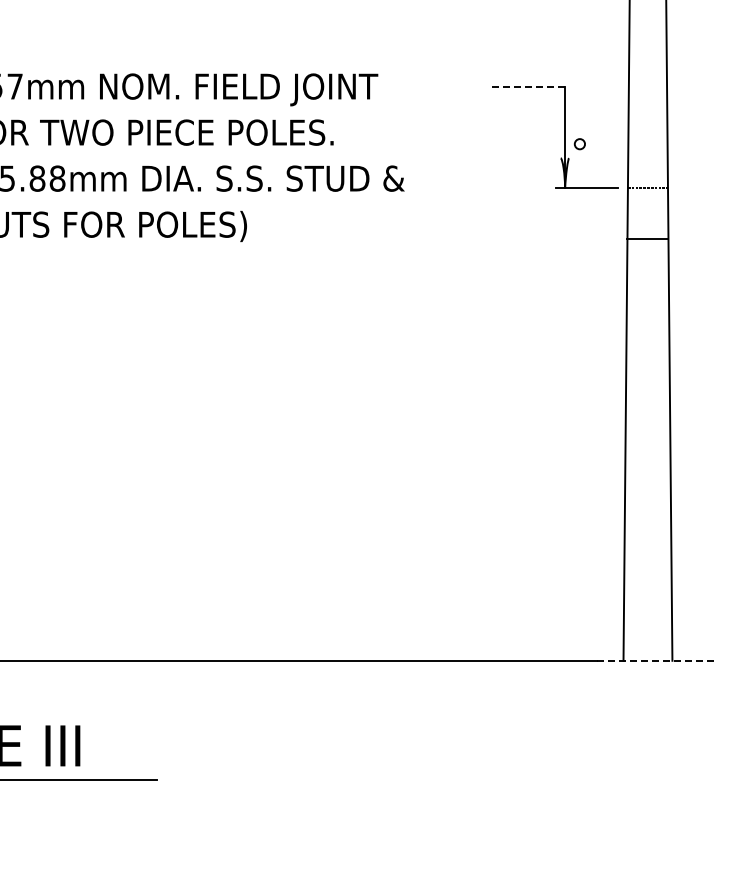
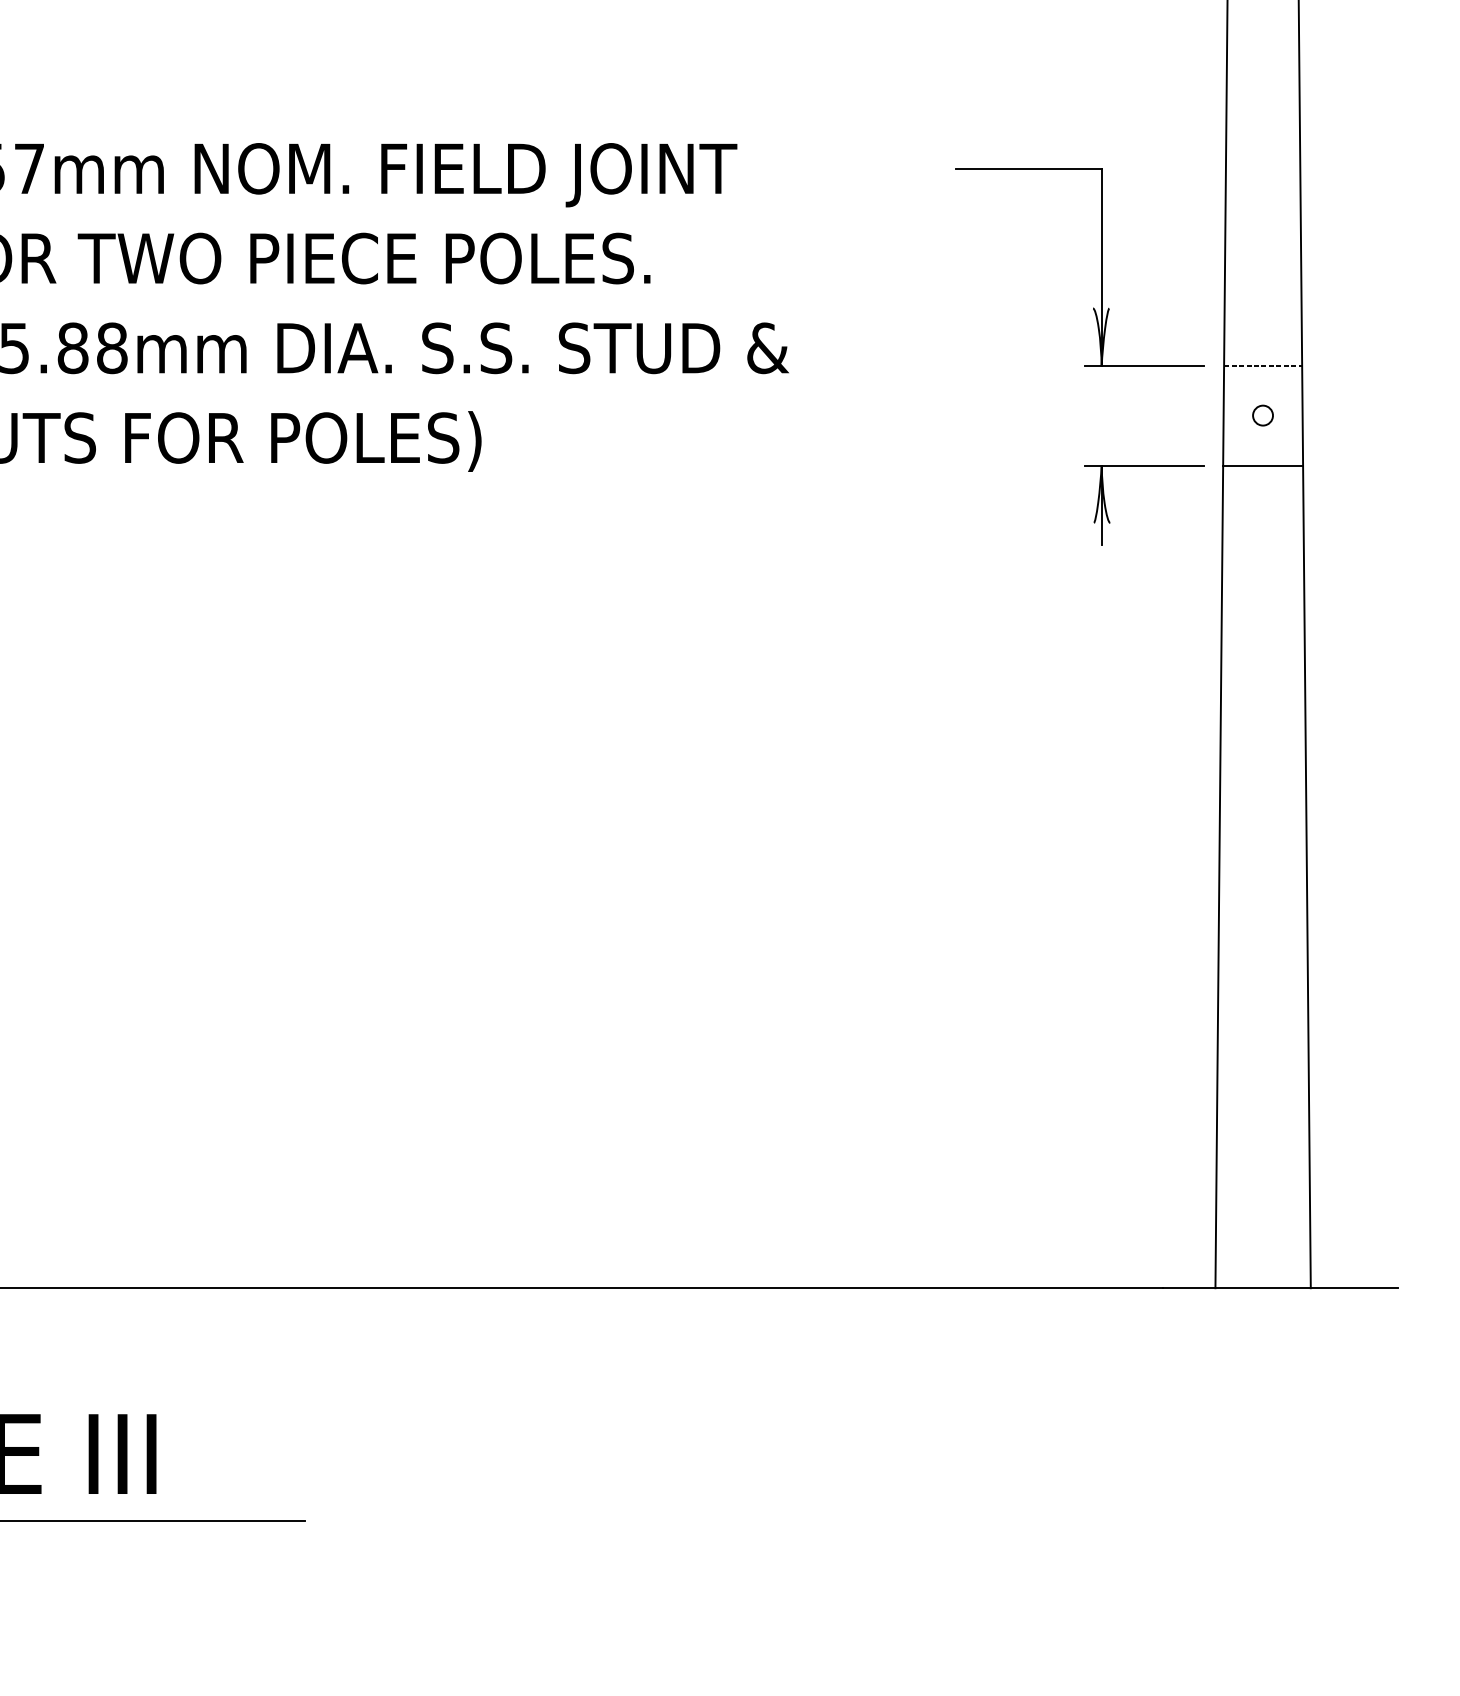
line: (527, 86) -> (1028, 168), dashed -> solid
circle: (579, 144) -> (1262, 416), moved
part: (569, 265) -> (1110, 517), added
line: (657, 660) -> (1281, 1287), dashed -> solid

